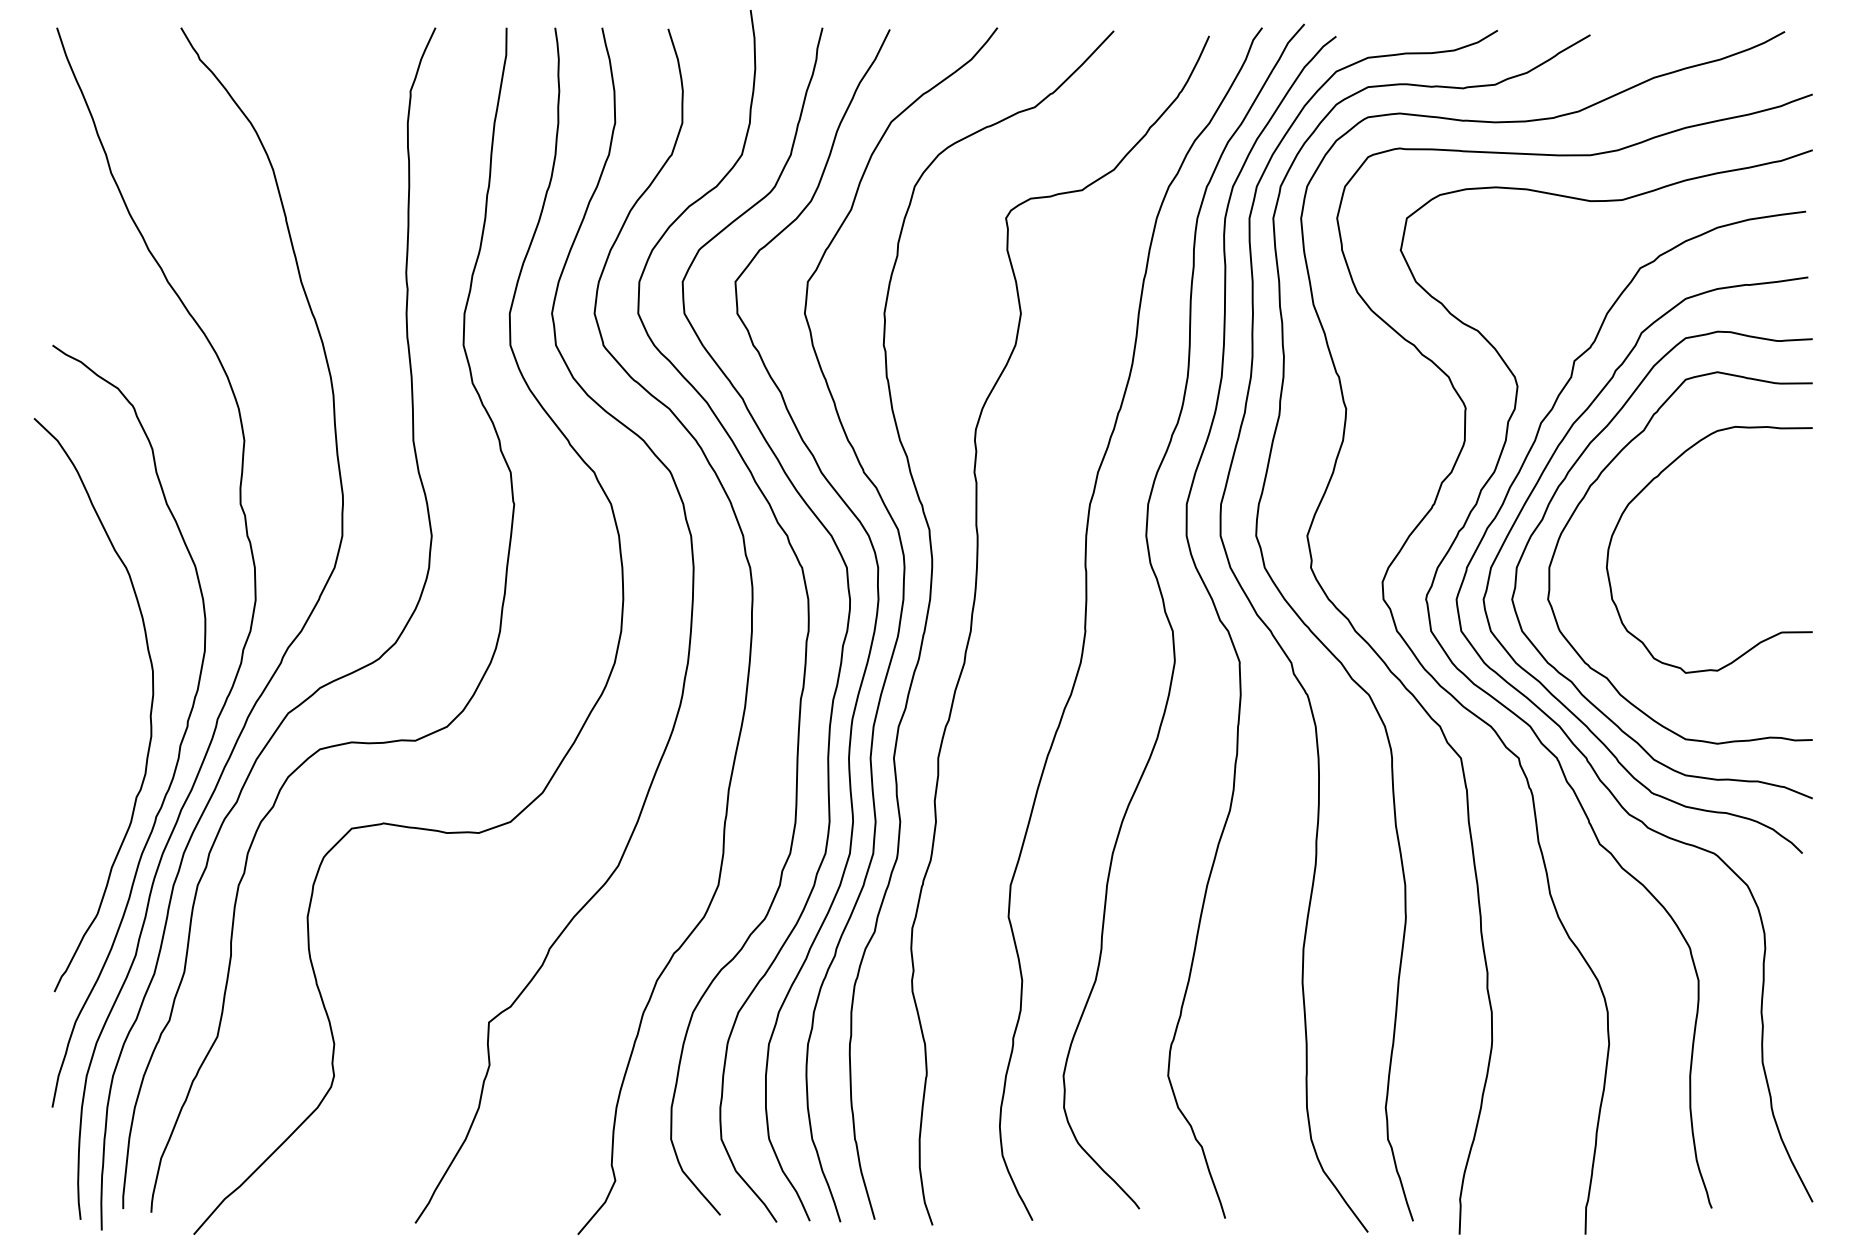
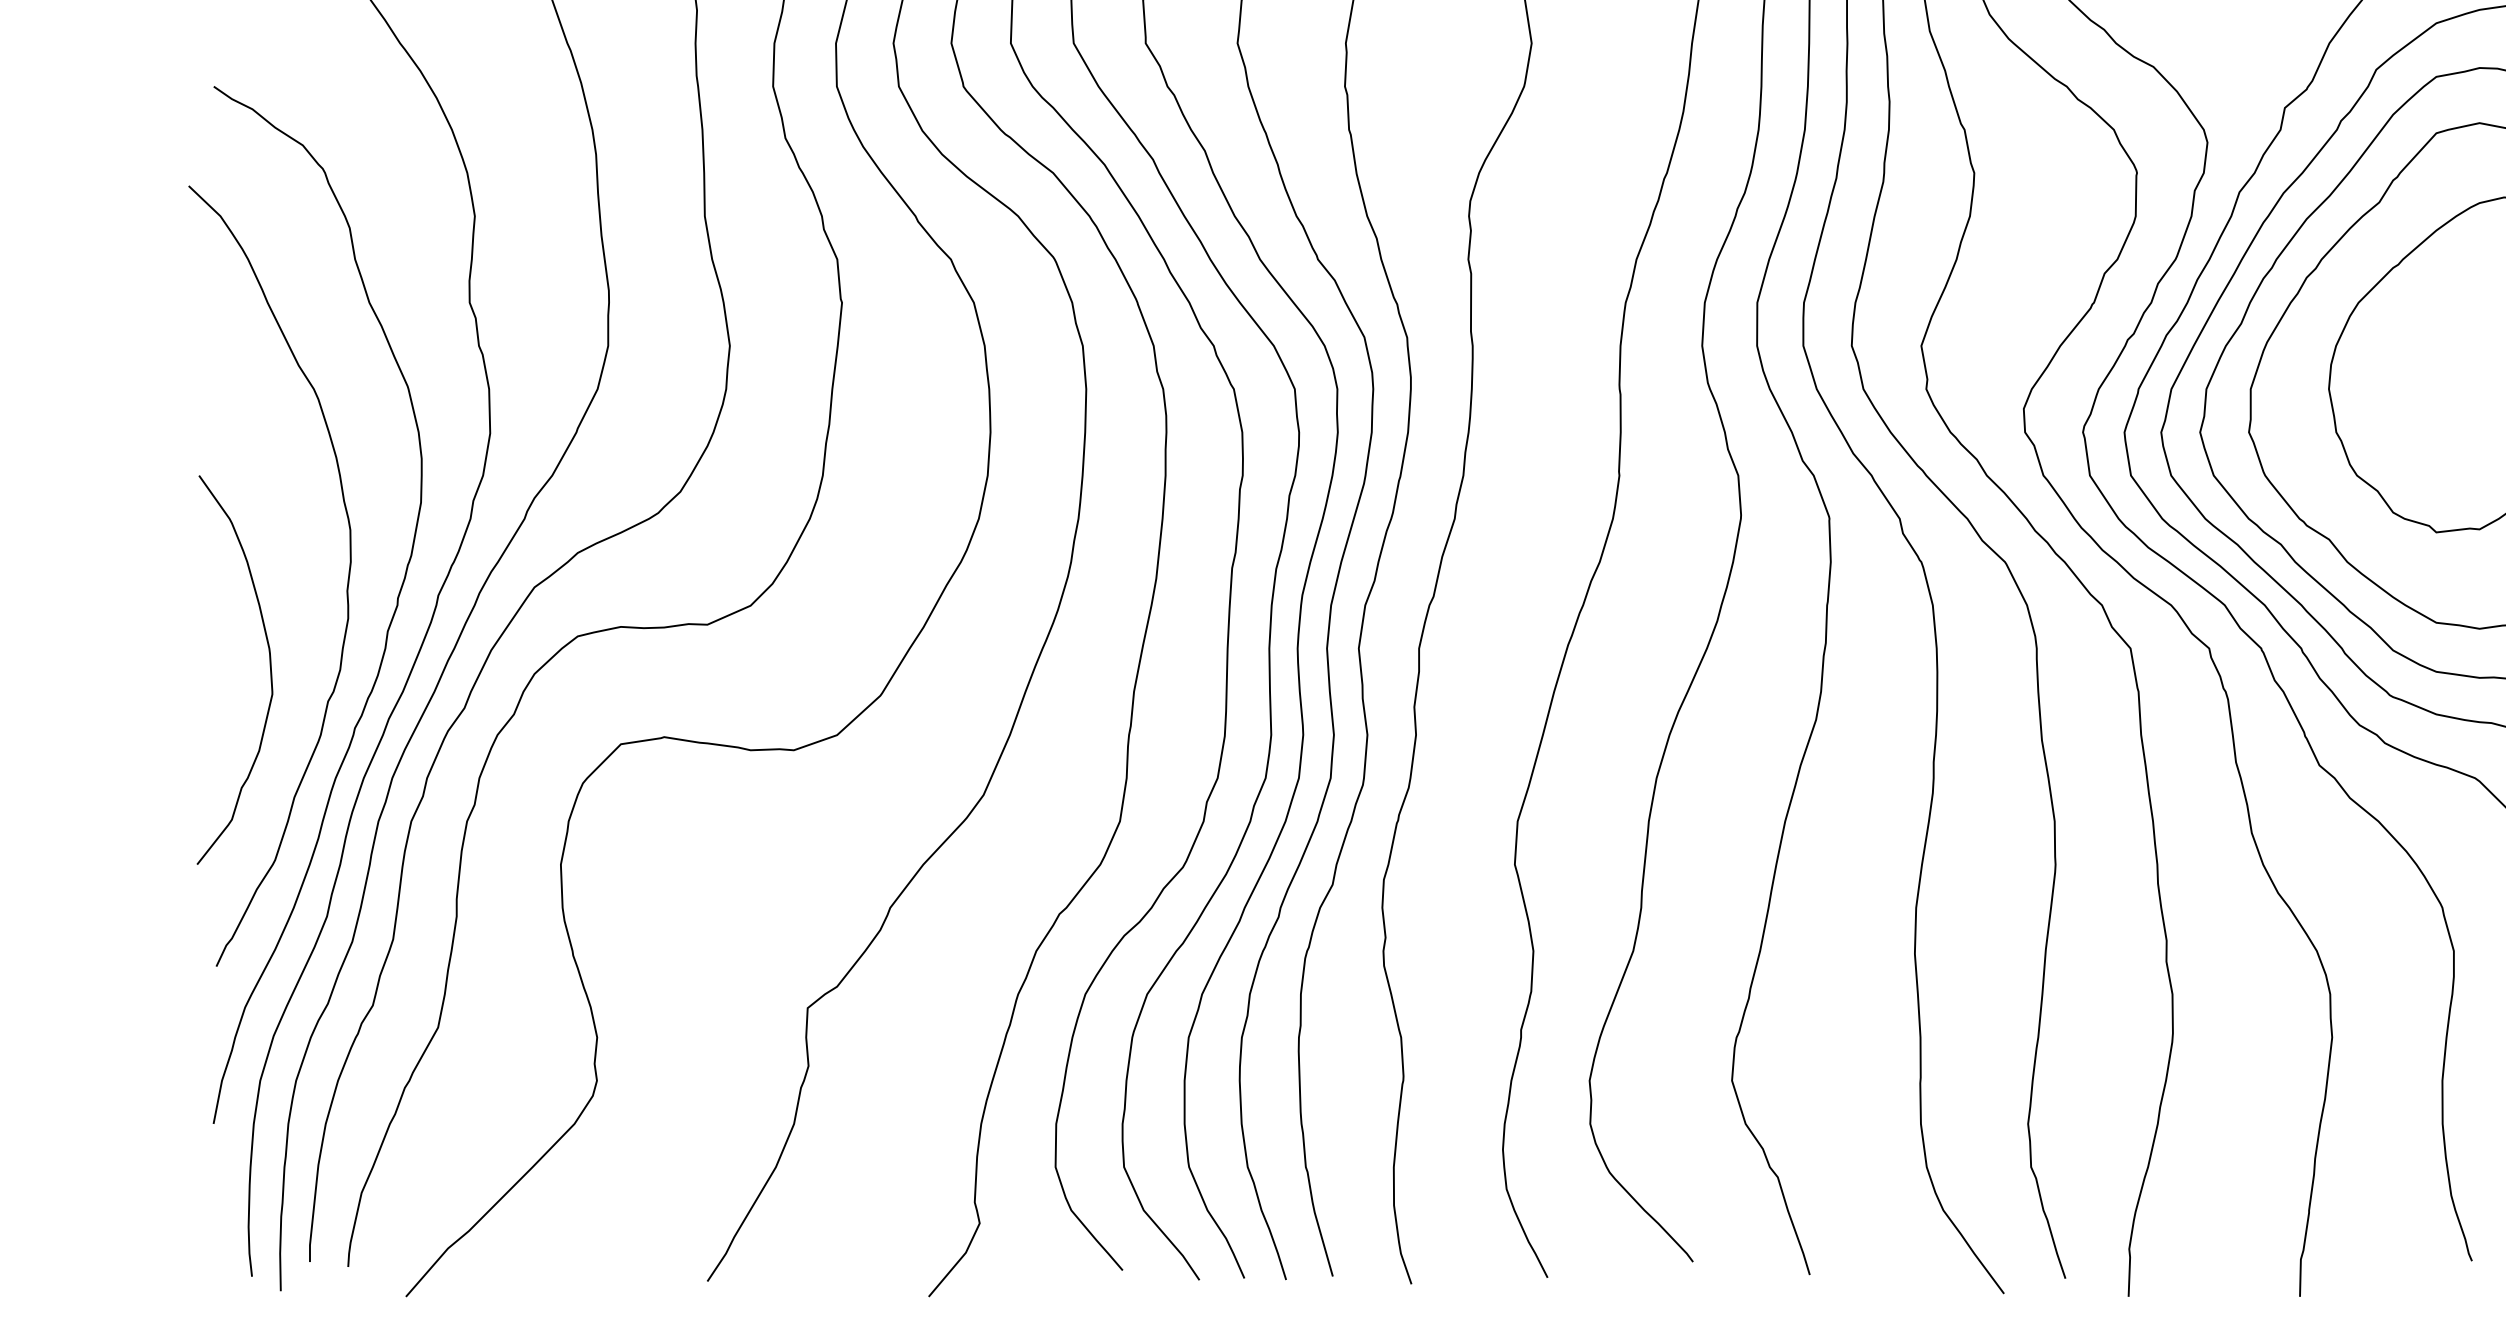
curve: (93, 773) -> (269, 669), added

